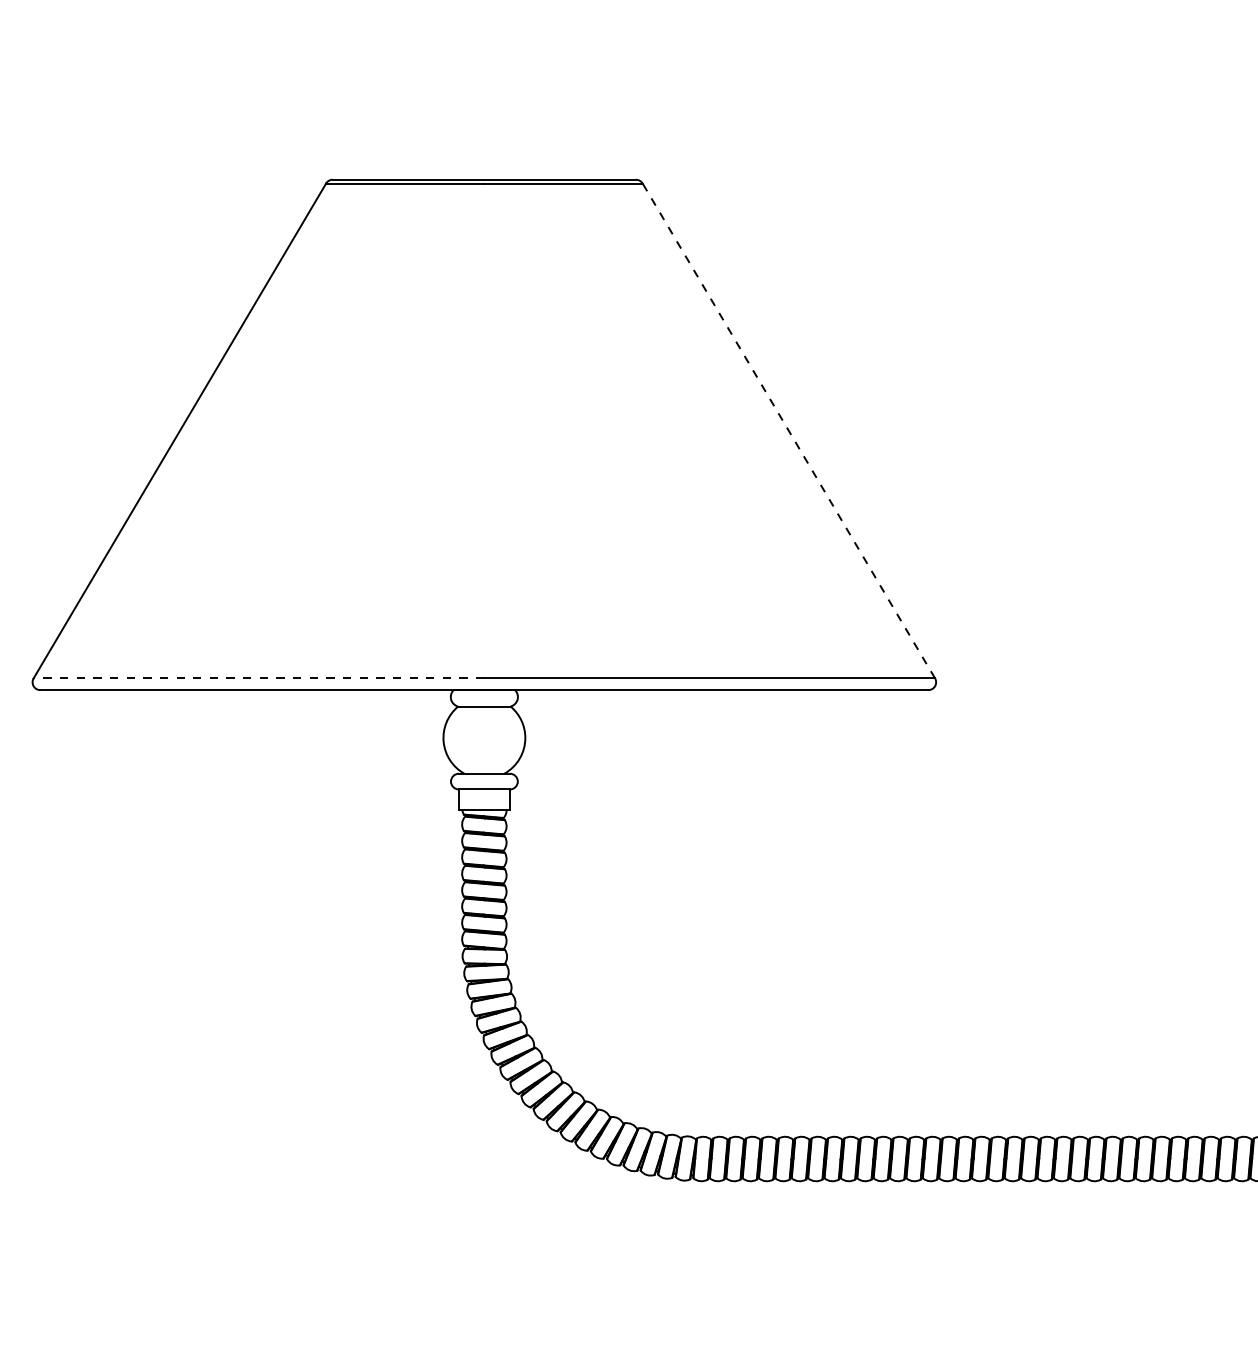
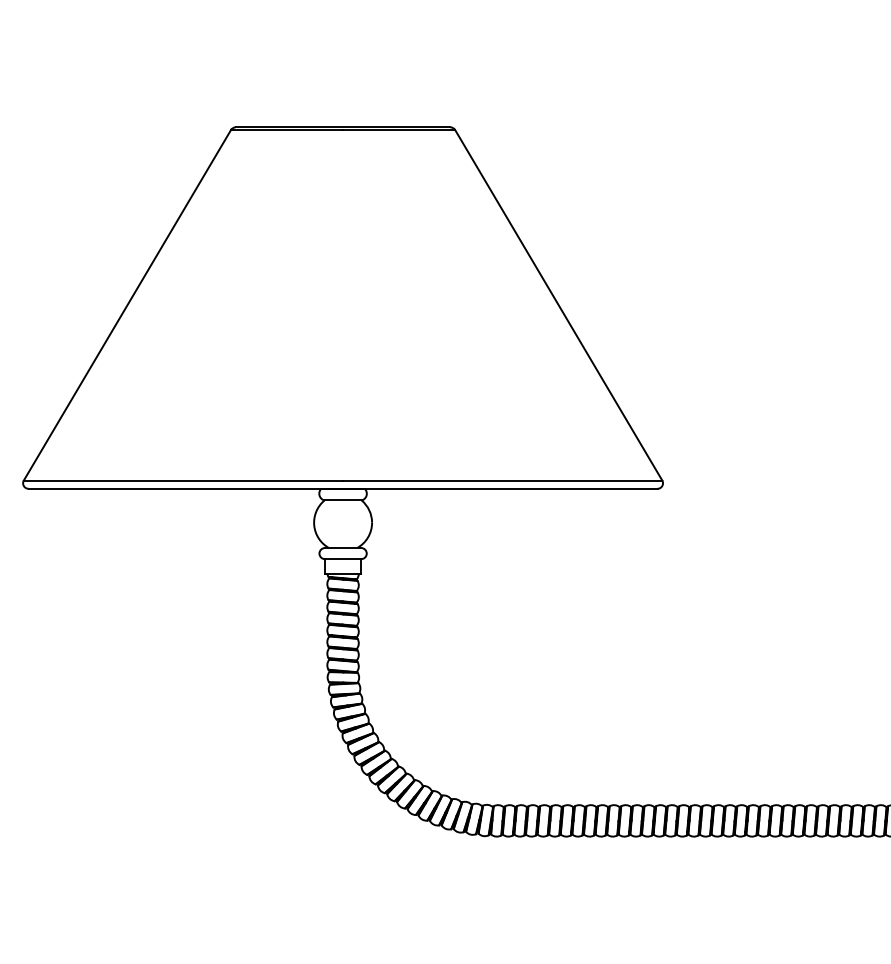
line: (788, 430) -> (558, 304), dashed -> solid
line: (258, 678) -> (183, 480), dashed -> solid

